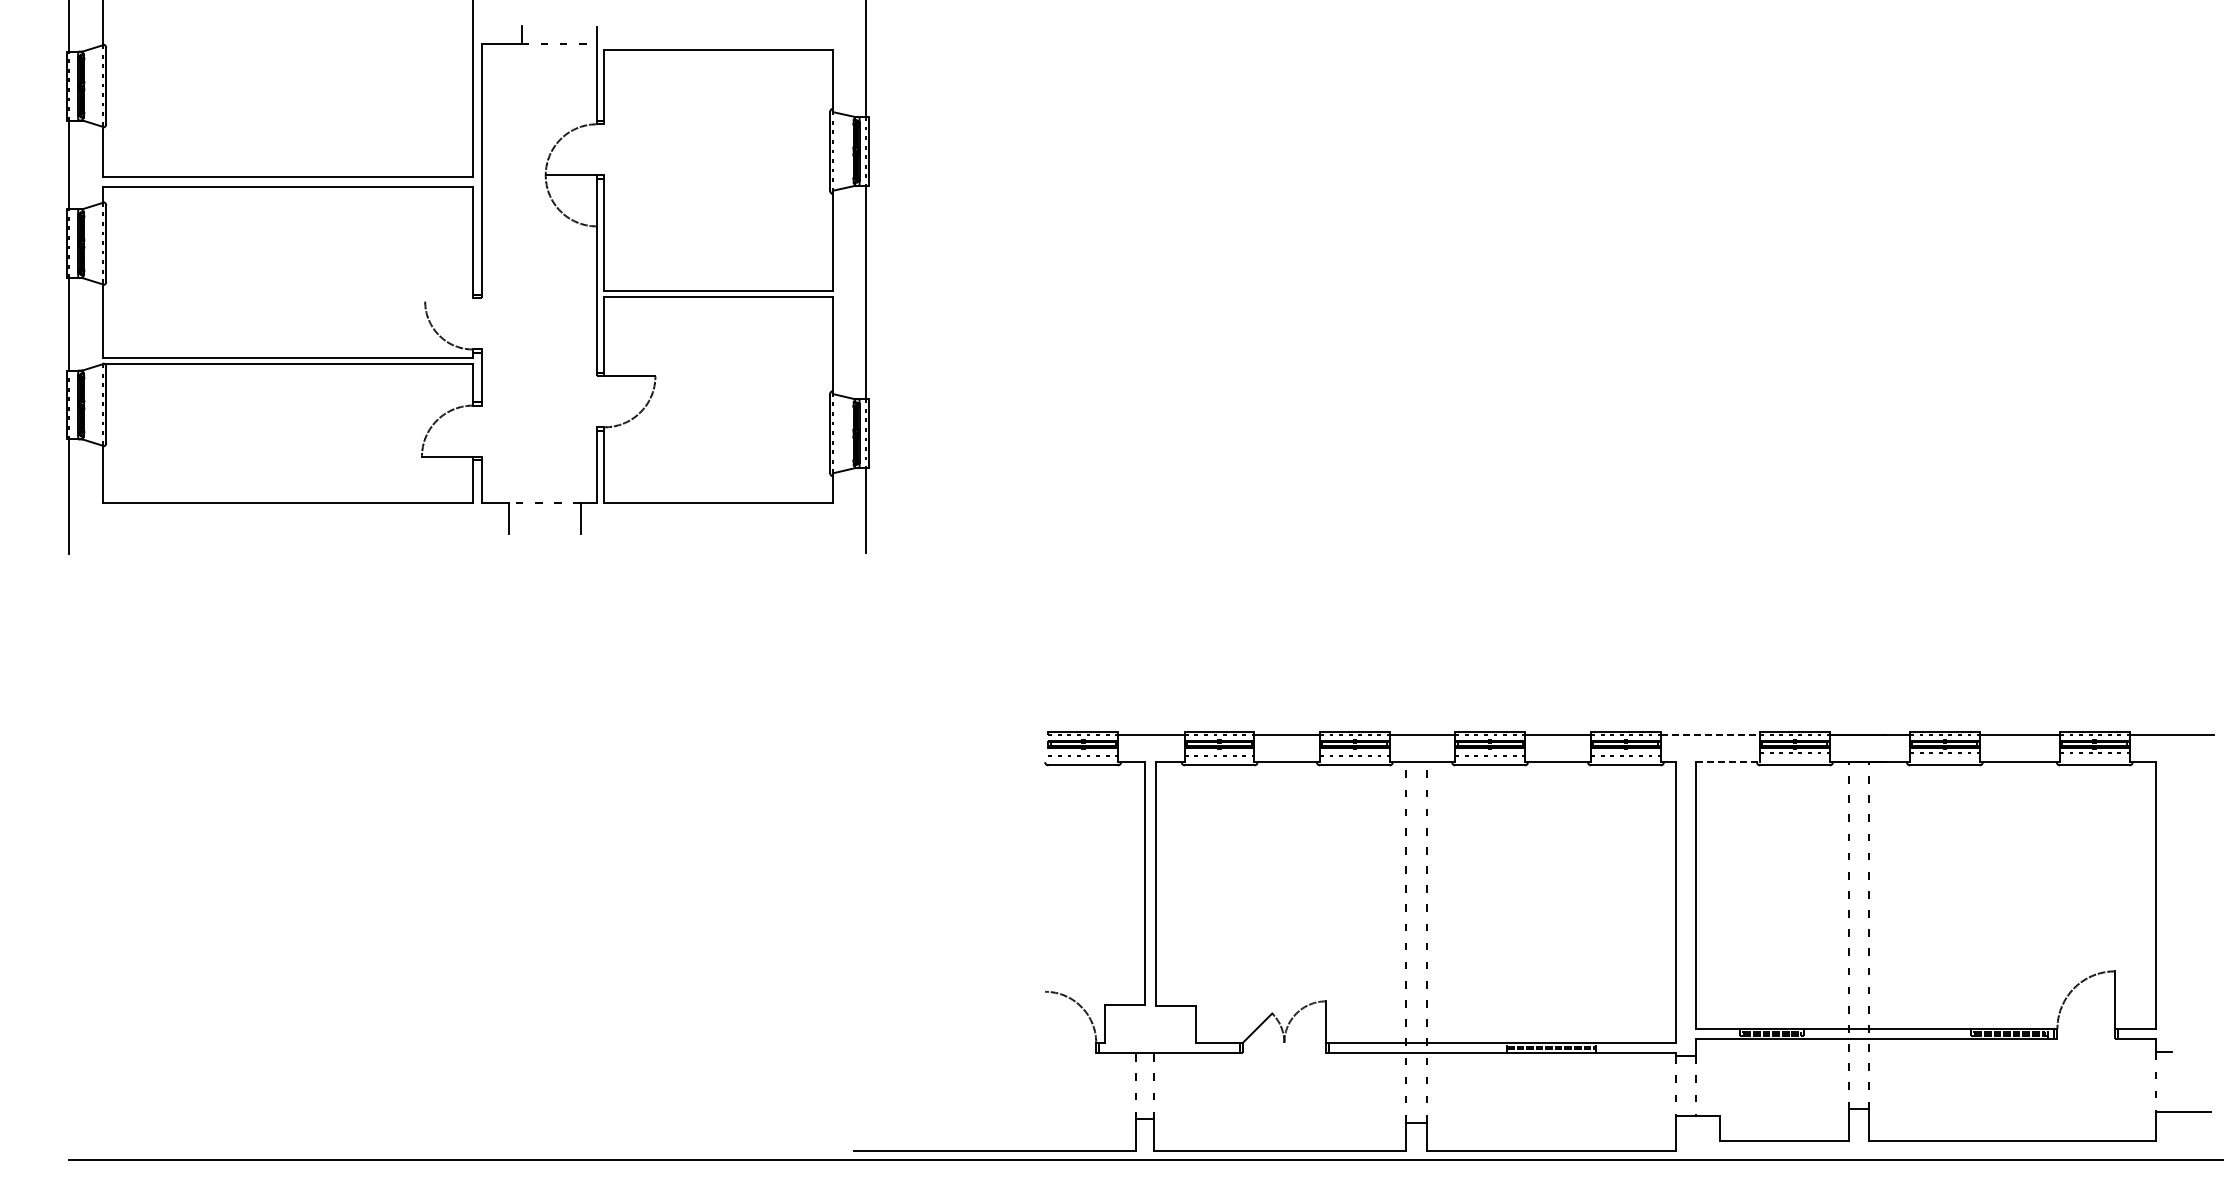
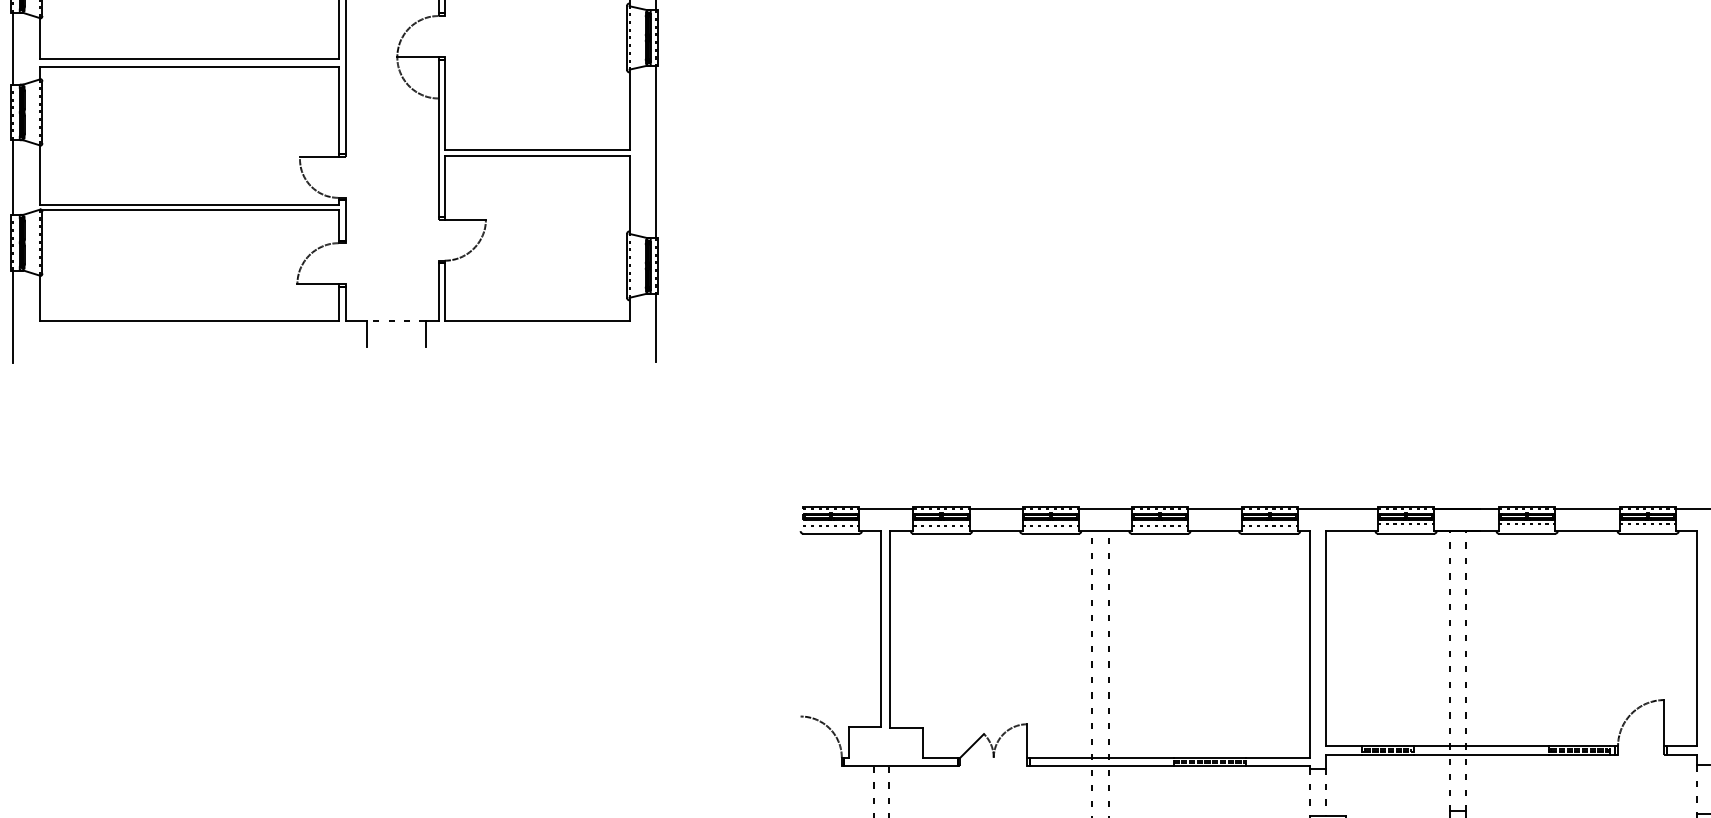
line: (449, 298) -> (319, 156), added
line: (1710, 734) -> (1337, 508), dashed -> solid
line: (1728, 762) -> (1352, 531), dashed -> solid

